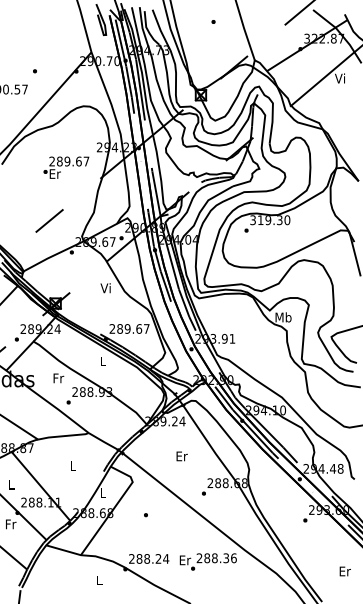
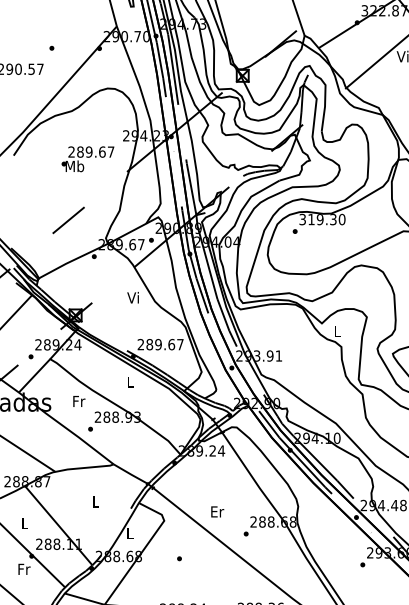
text: (55, 173) -> (75, 165), Er -> Mb
text: (283, 317) -> (337, 331), Mb -> L
text: (181, 456) -> (216, 512), moved

